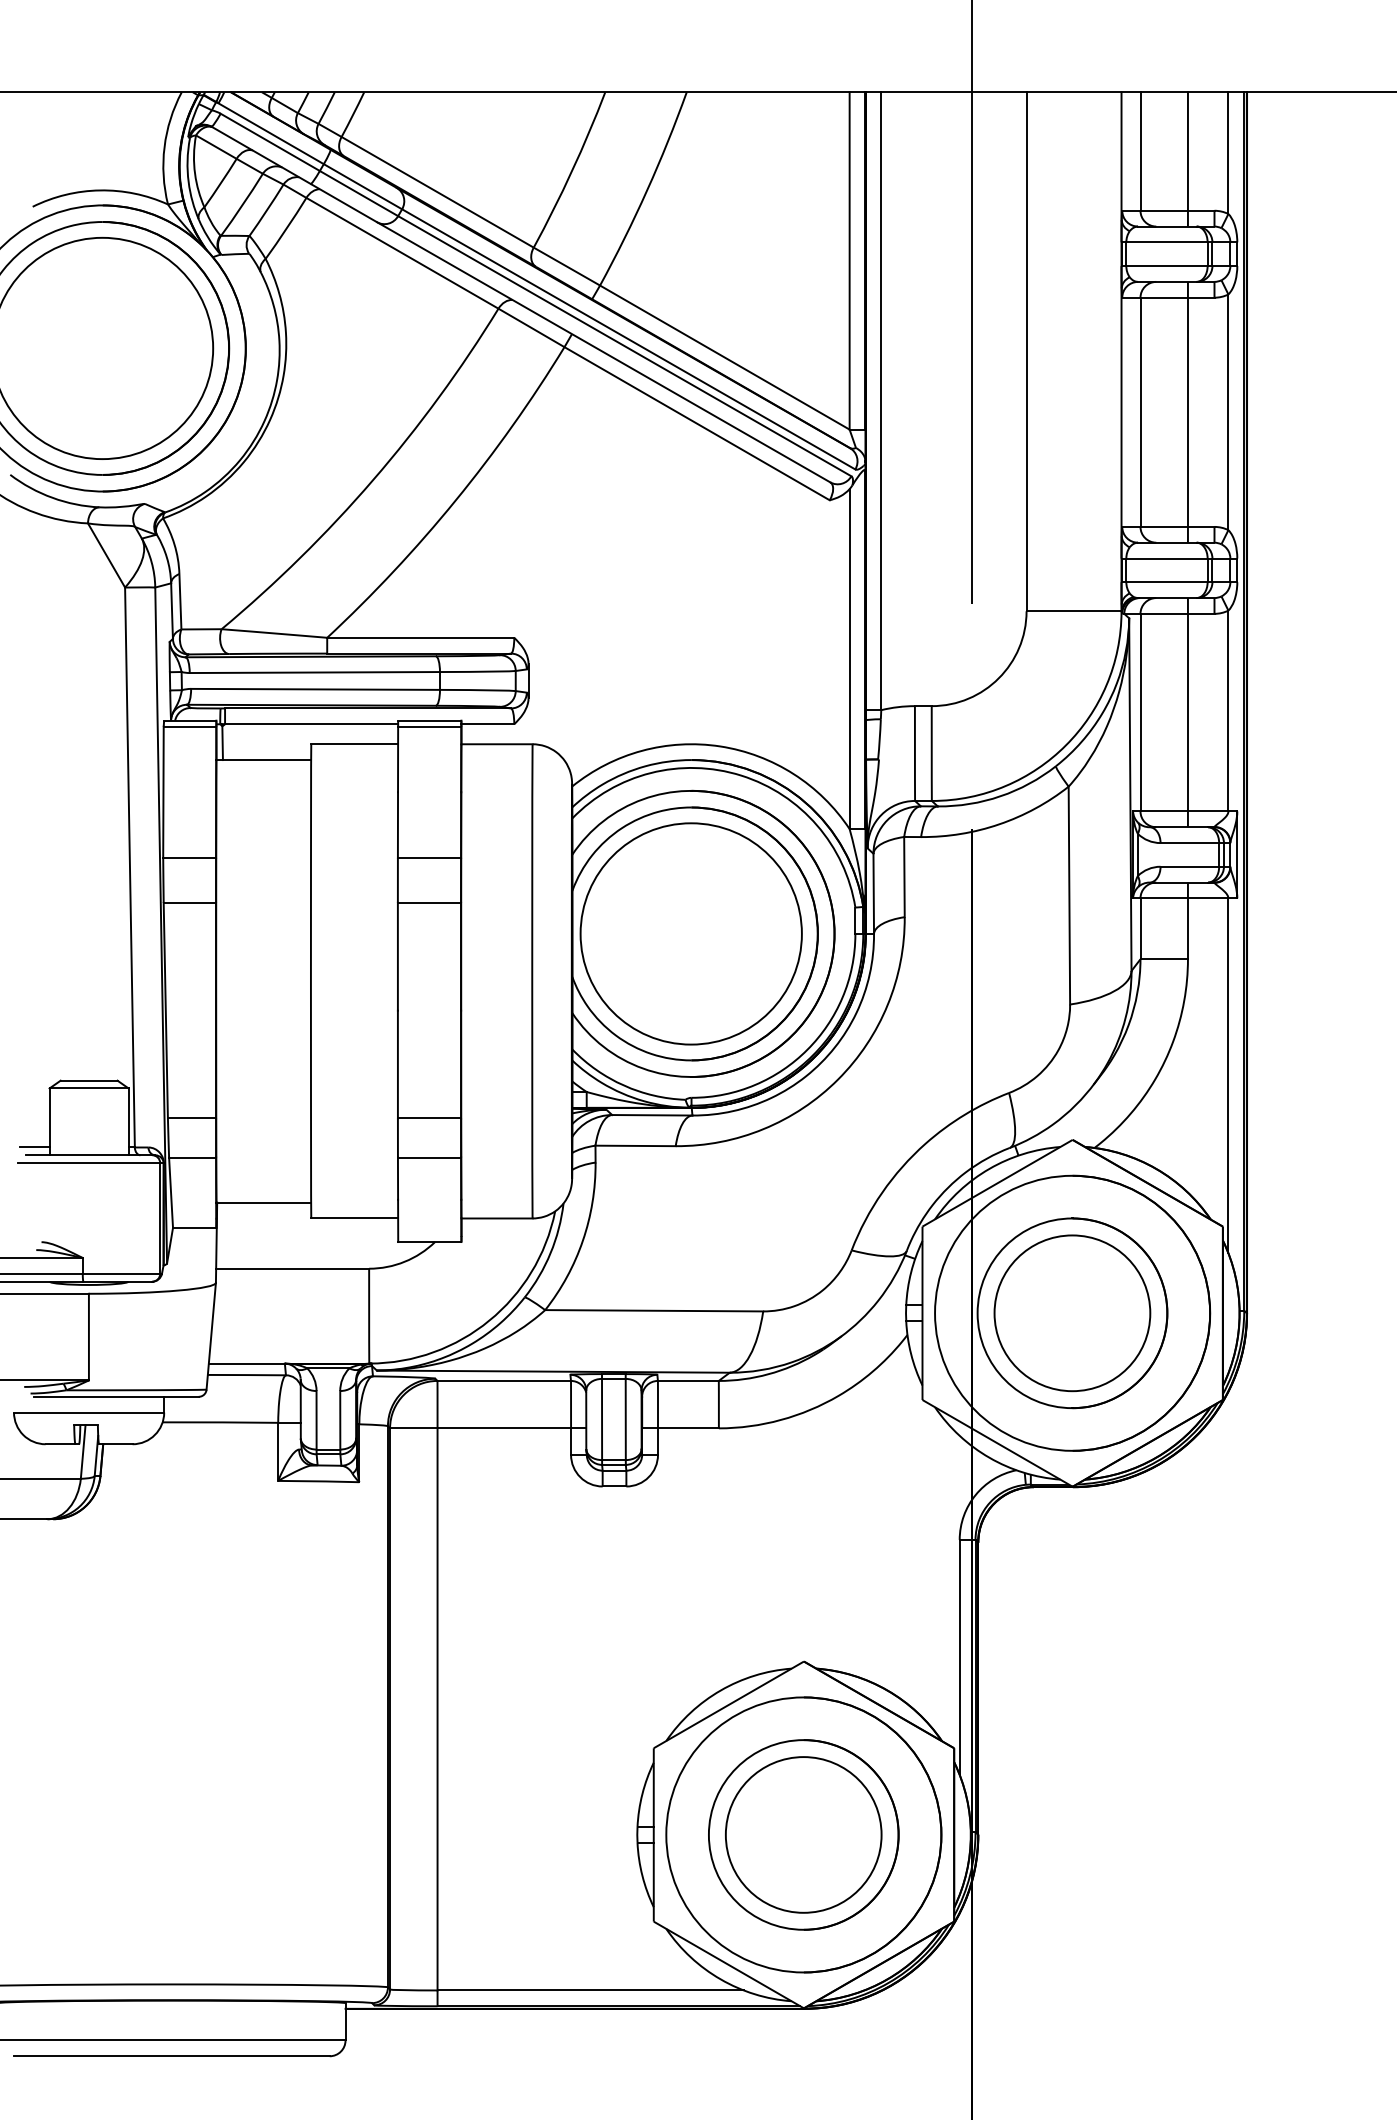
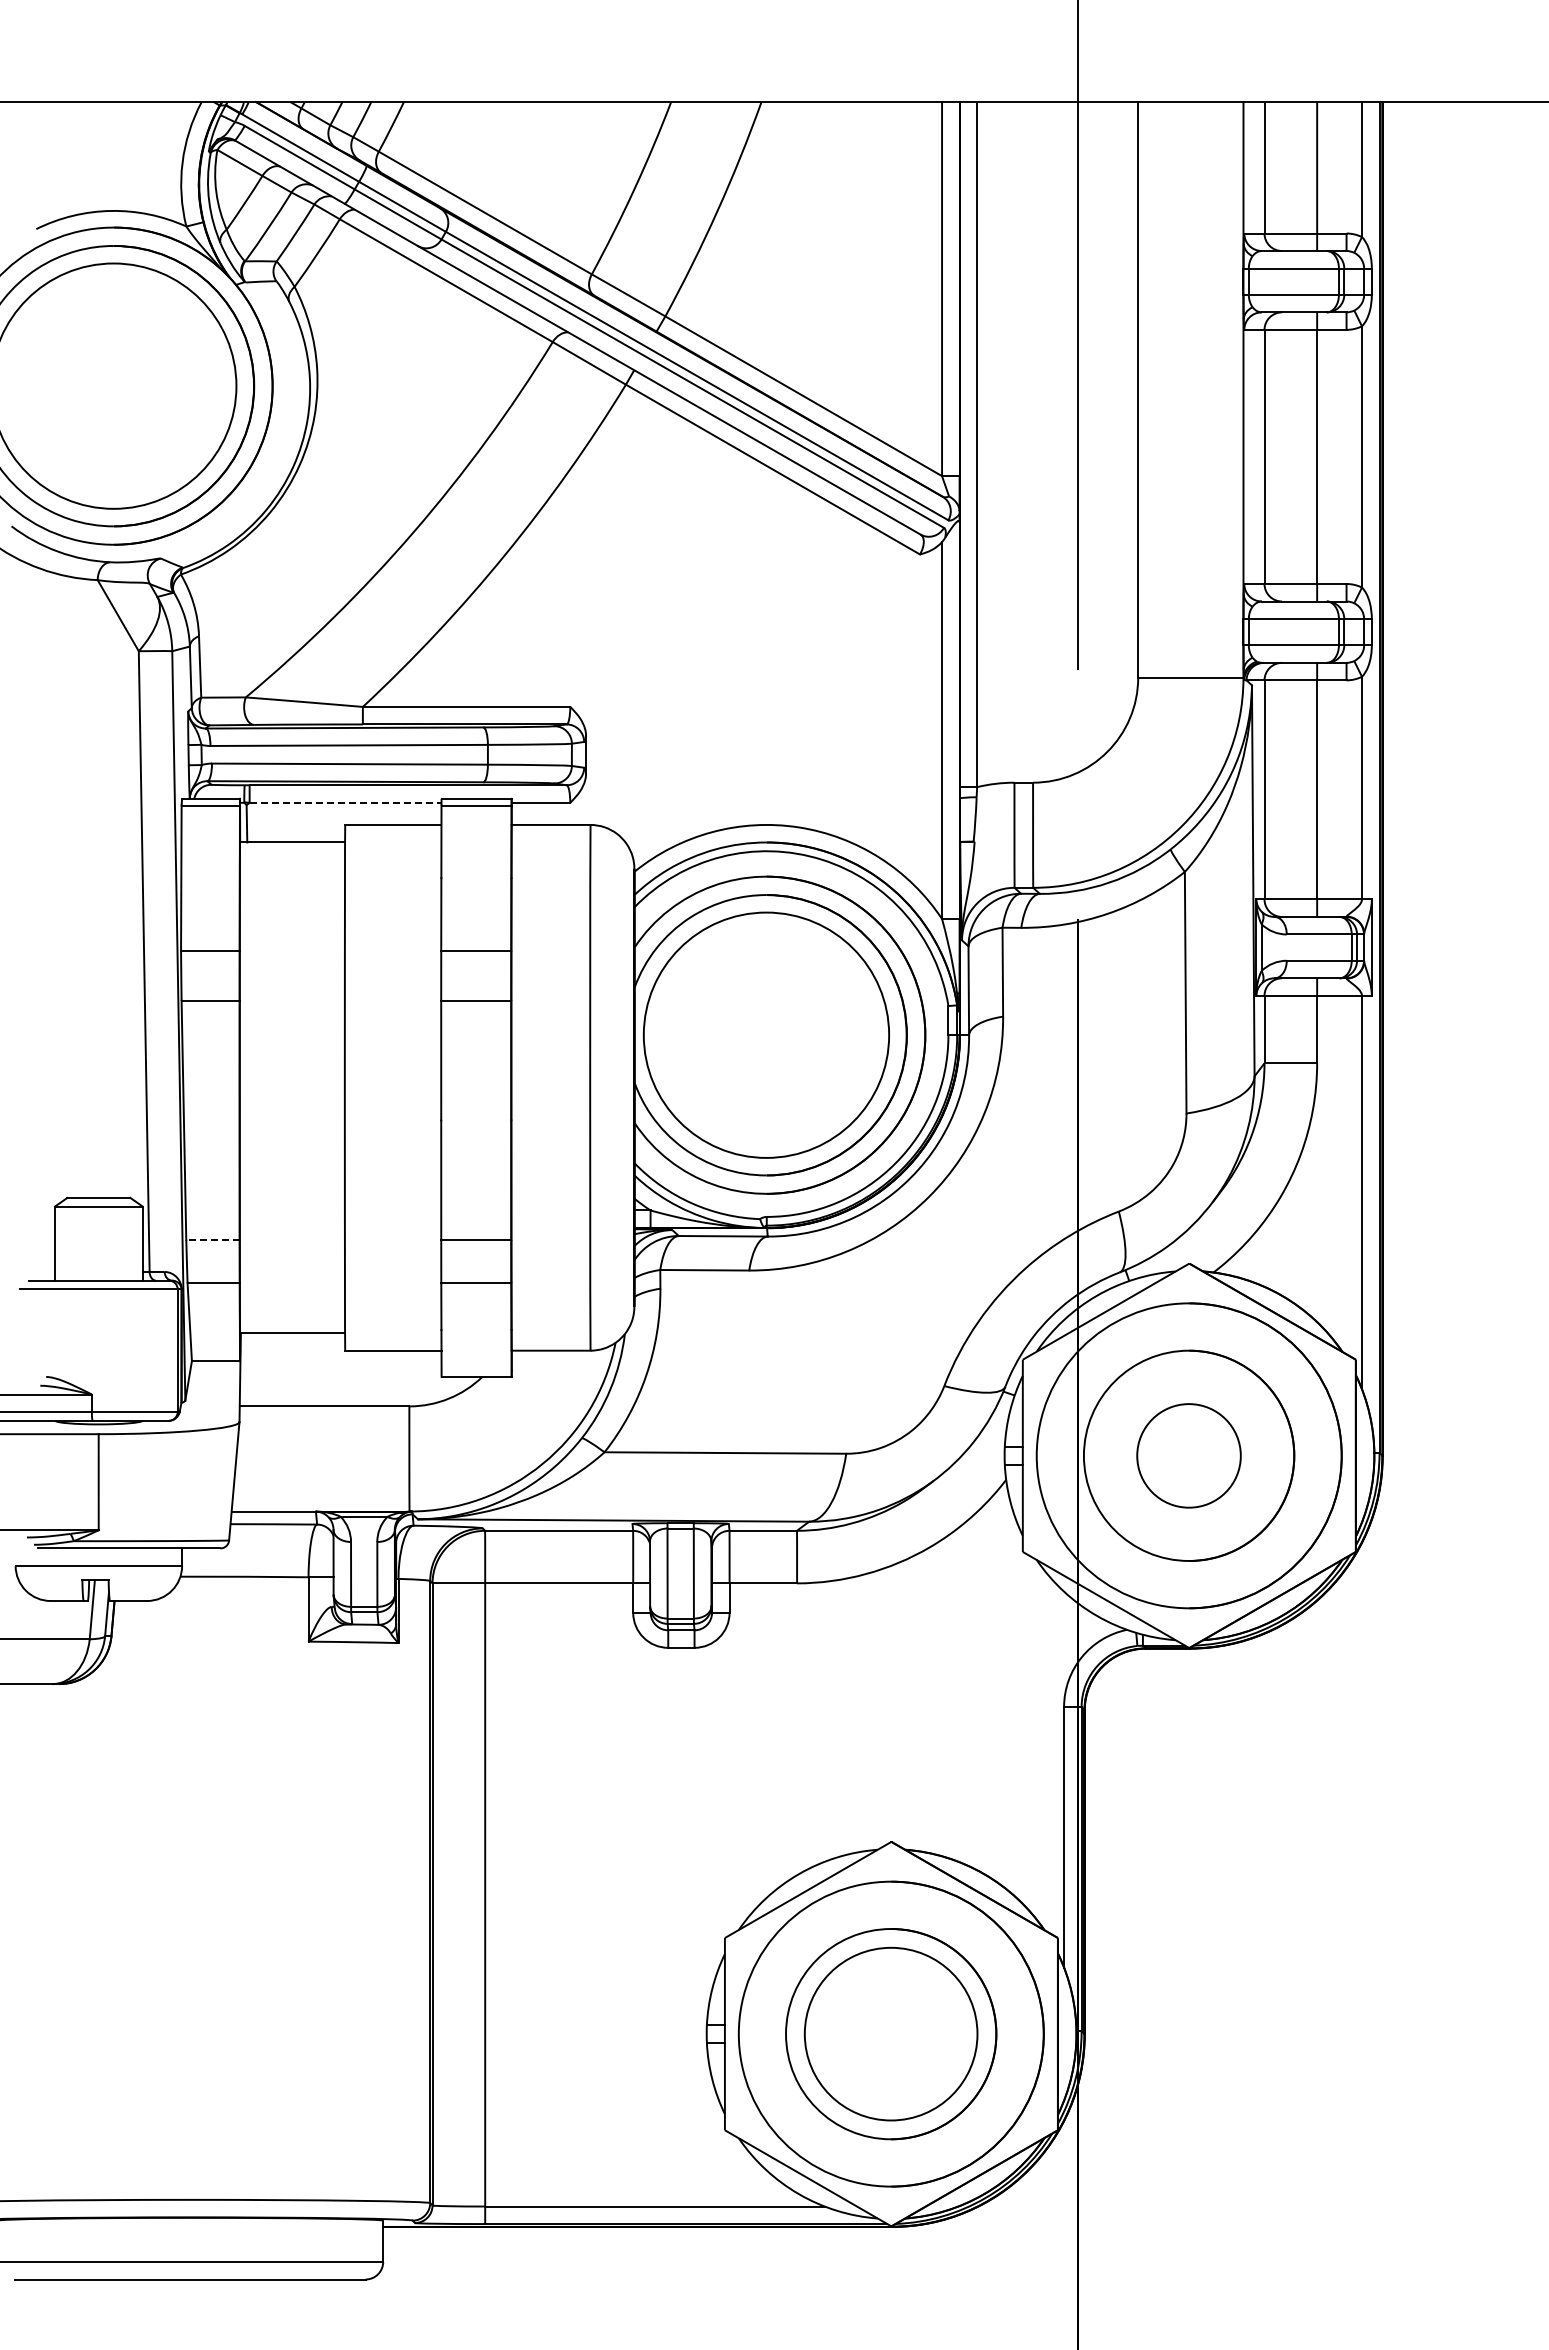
line: (311, 724) -> (345, 802), solid -> dashed
line: (192, 1118) -> (213, 1239), solid -> dashed
line: (34, 1147) -> (38, 1271), removed
part: (1071, 1313) -> (1188, 1455), size x0.6

